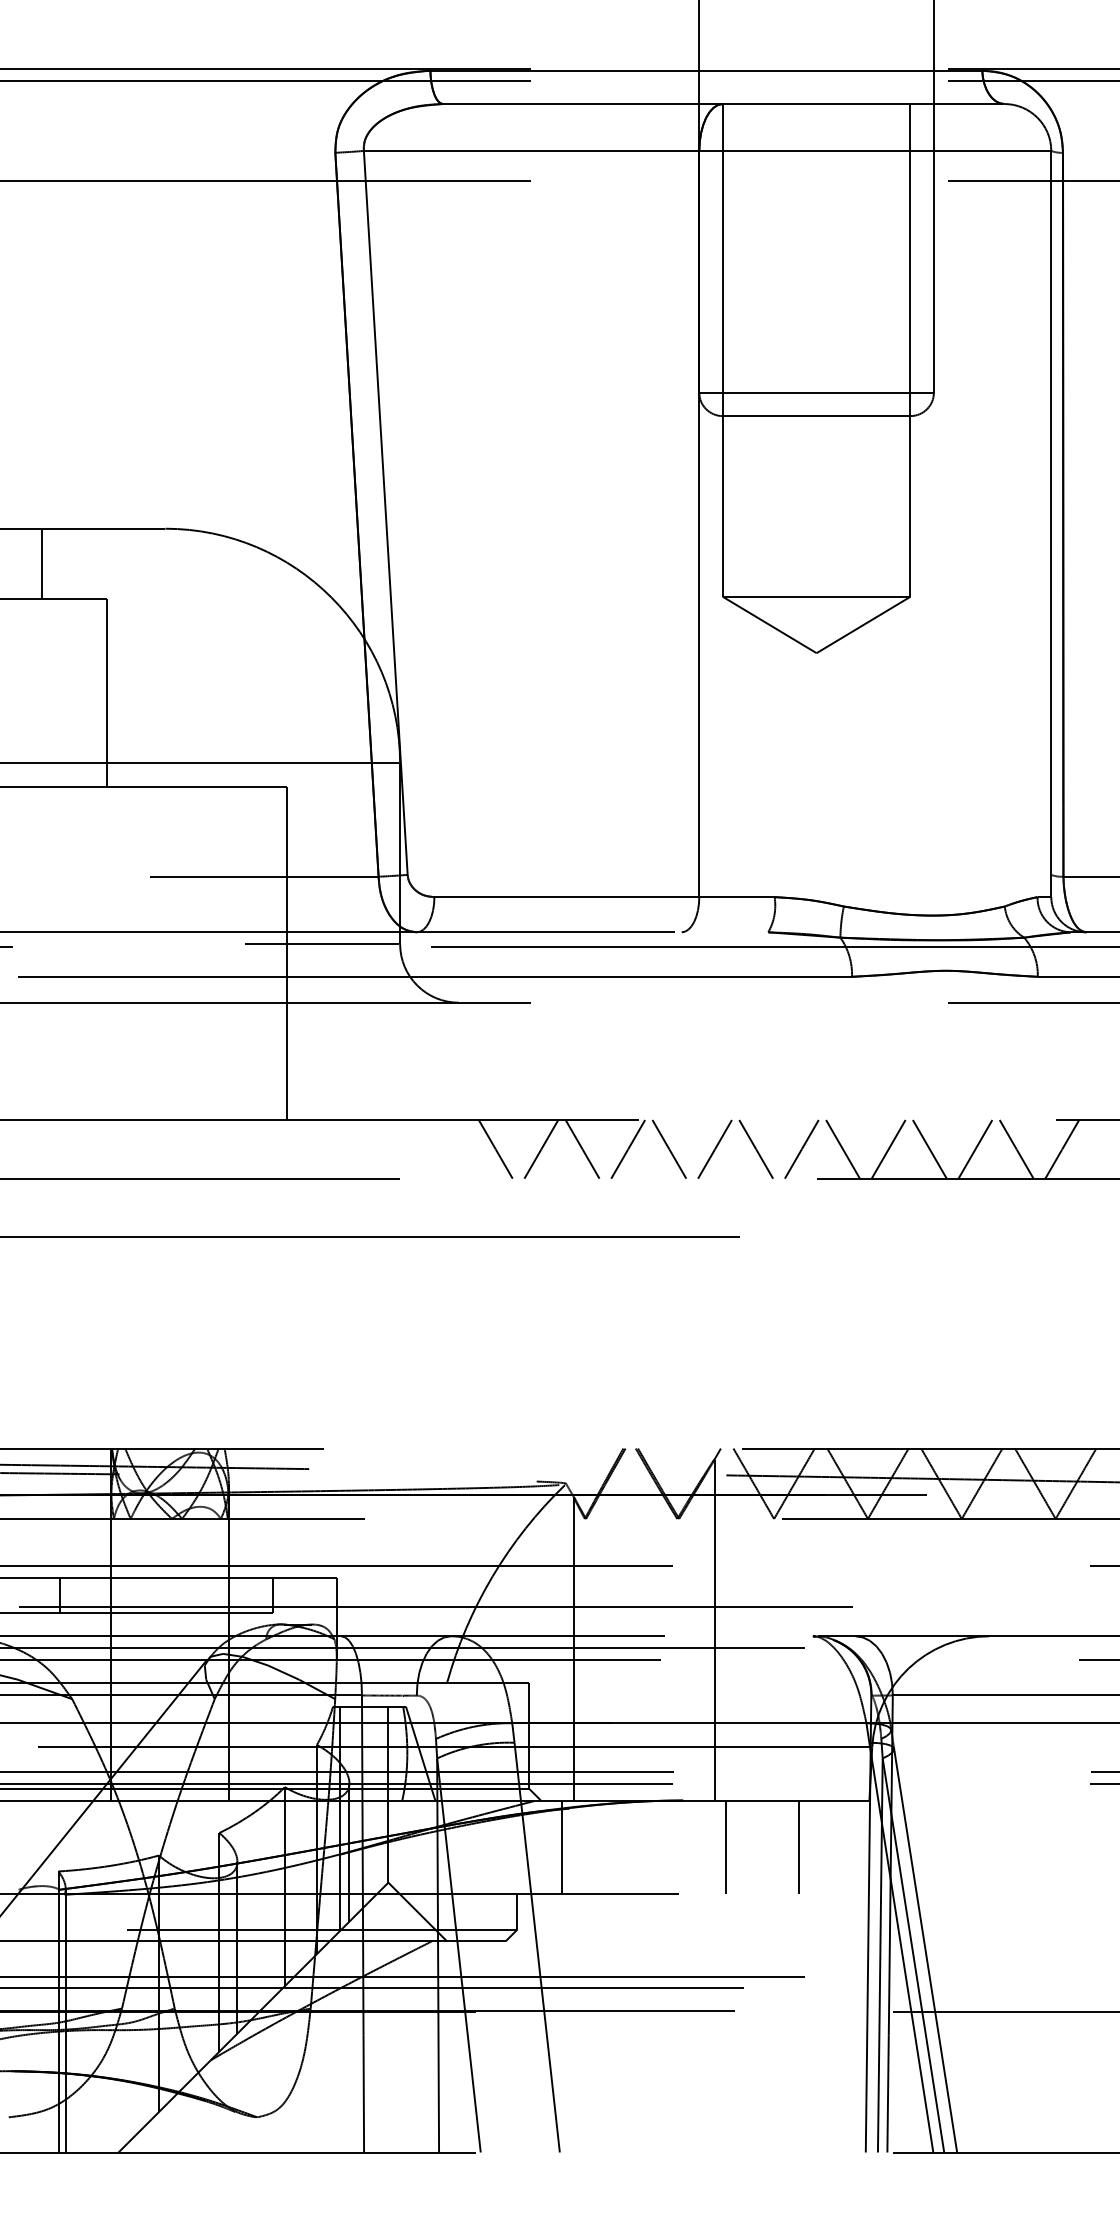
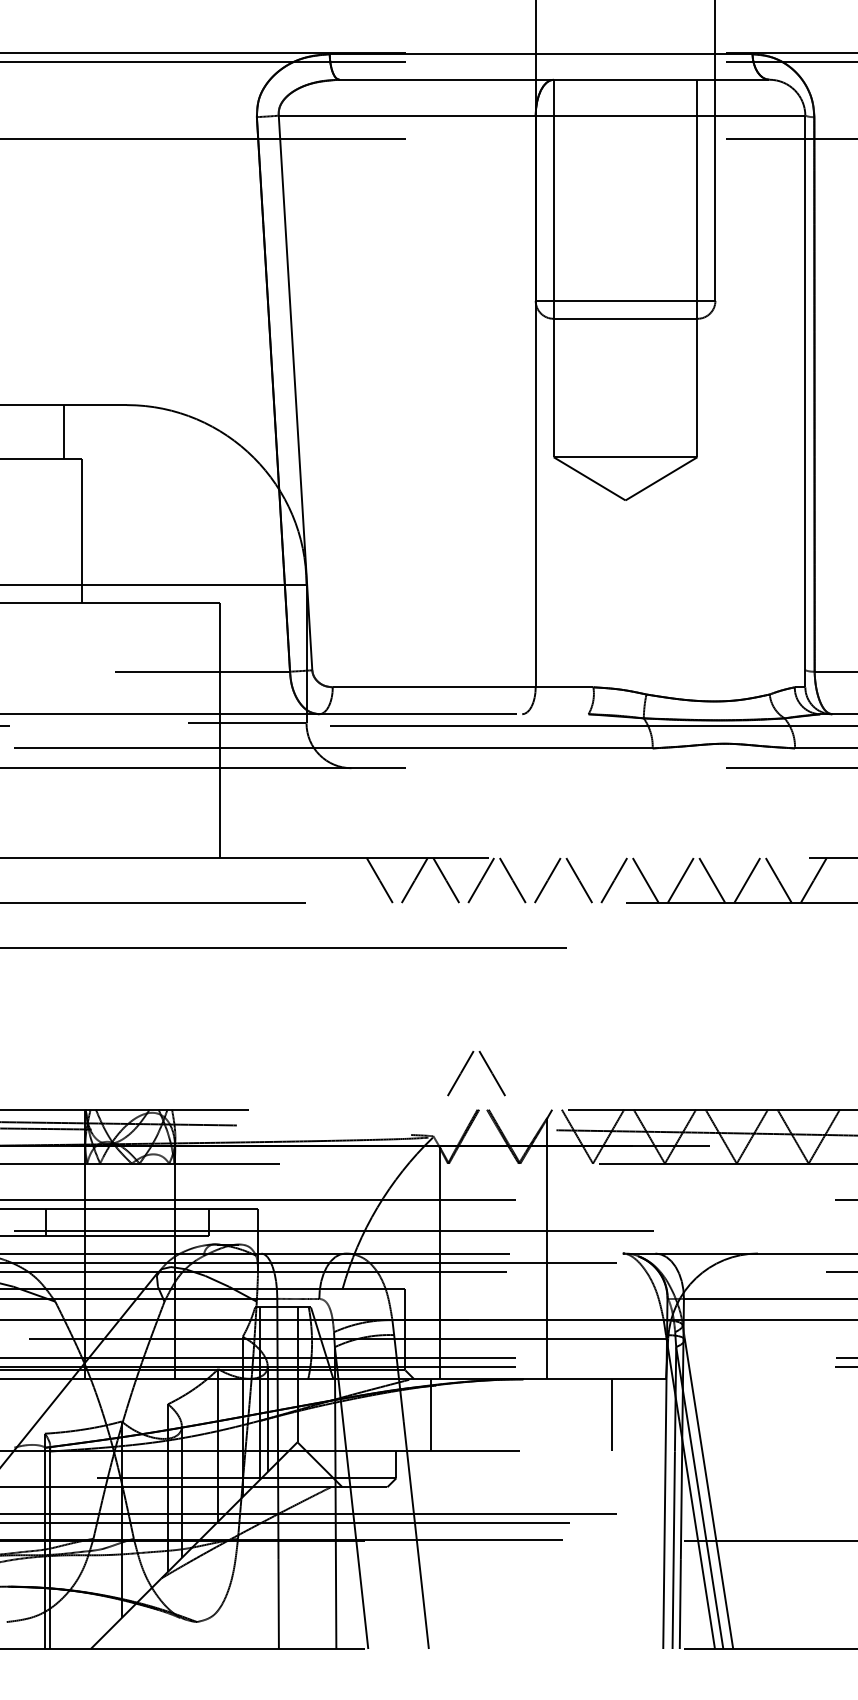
line: (42, 564) -> (64, 432), moved
part: (607, 1393) -> (465, 1067), added
line: (726, 1847) -> (556, 1415), removed

